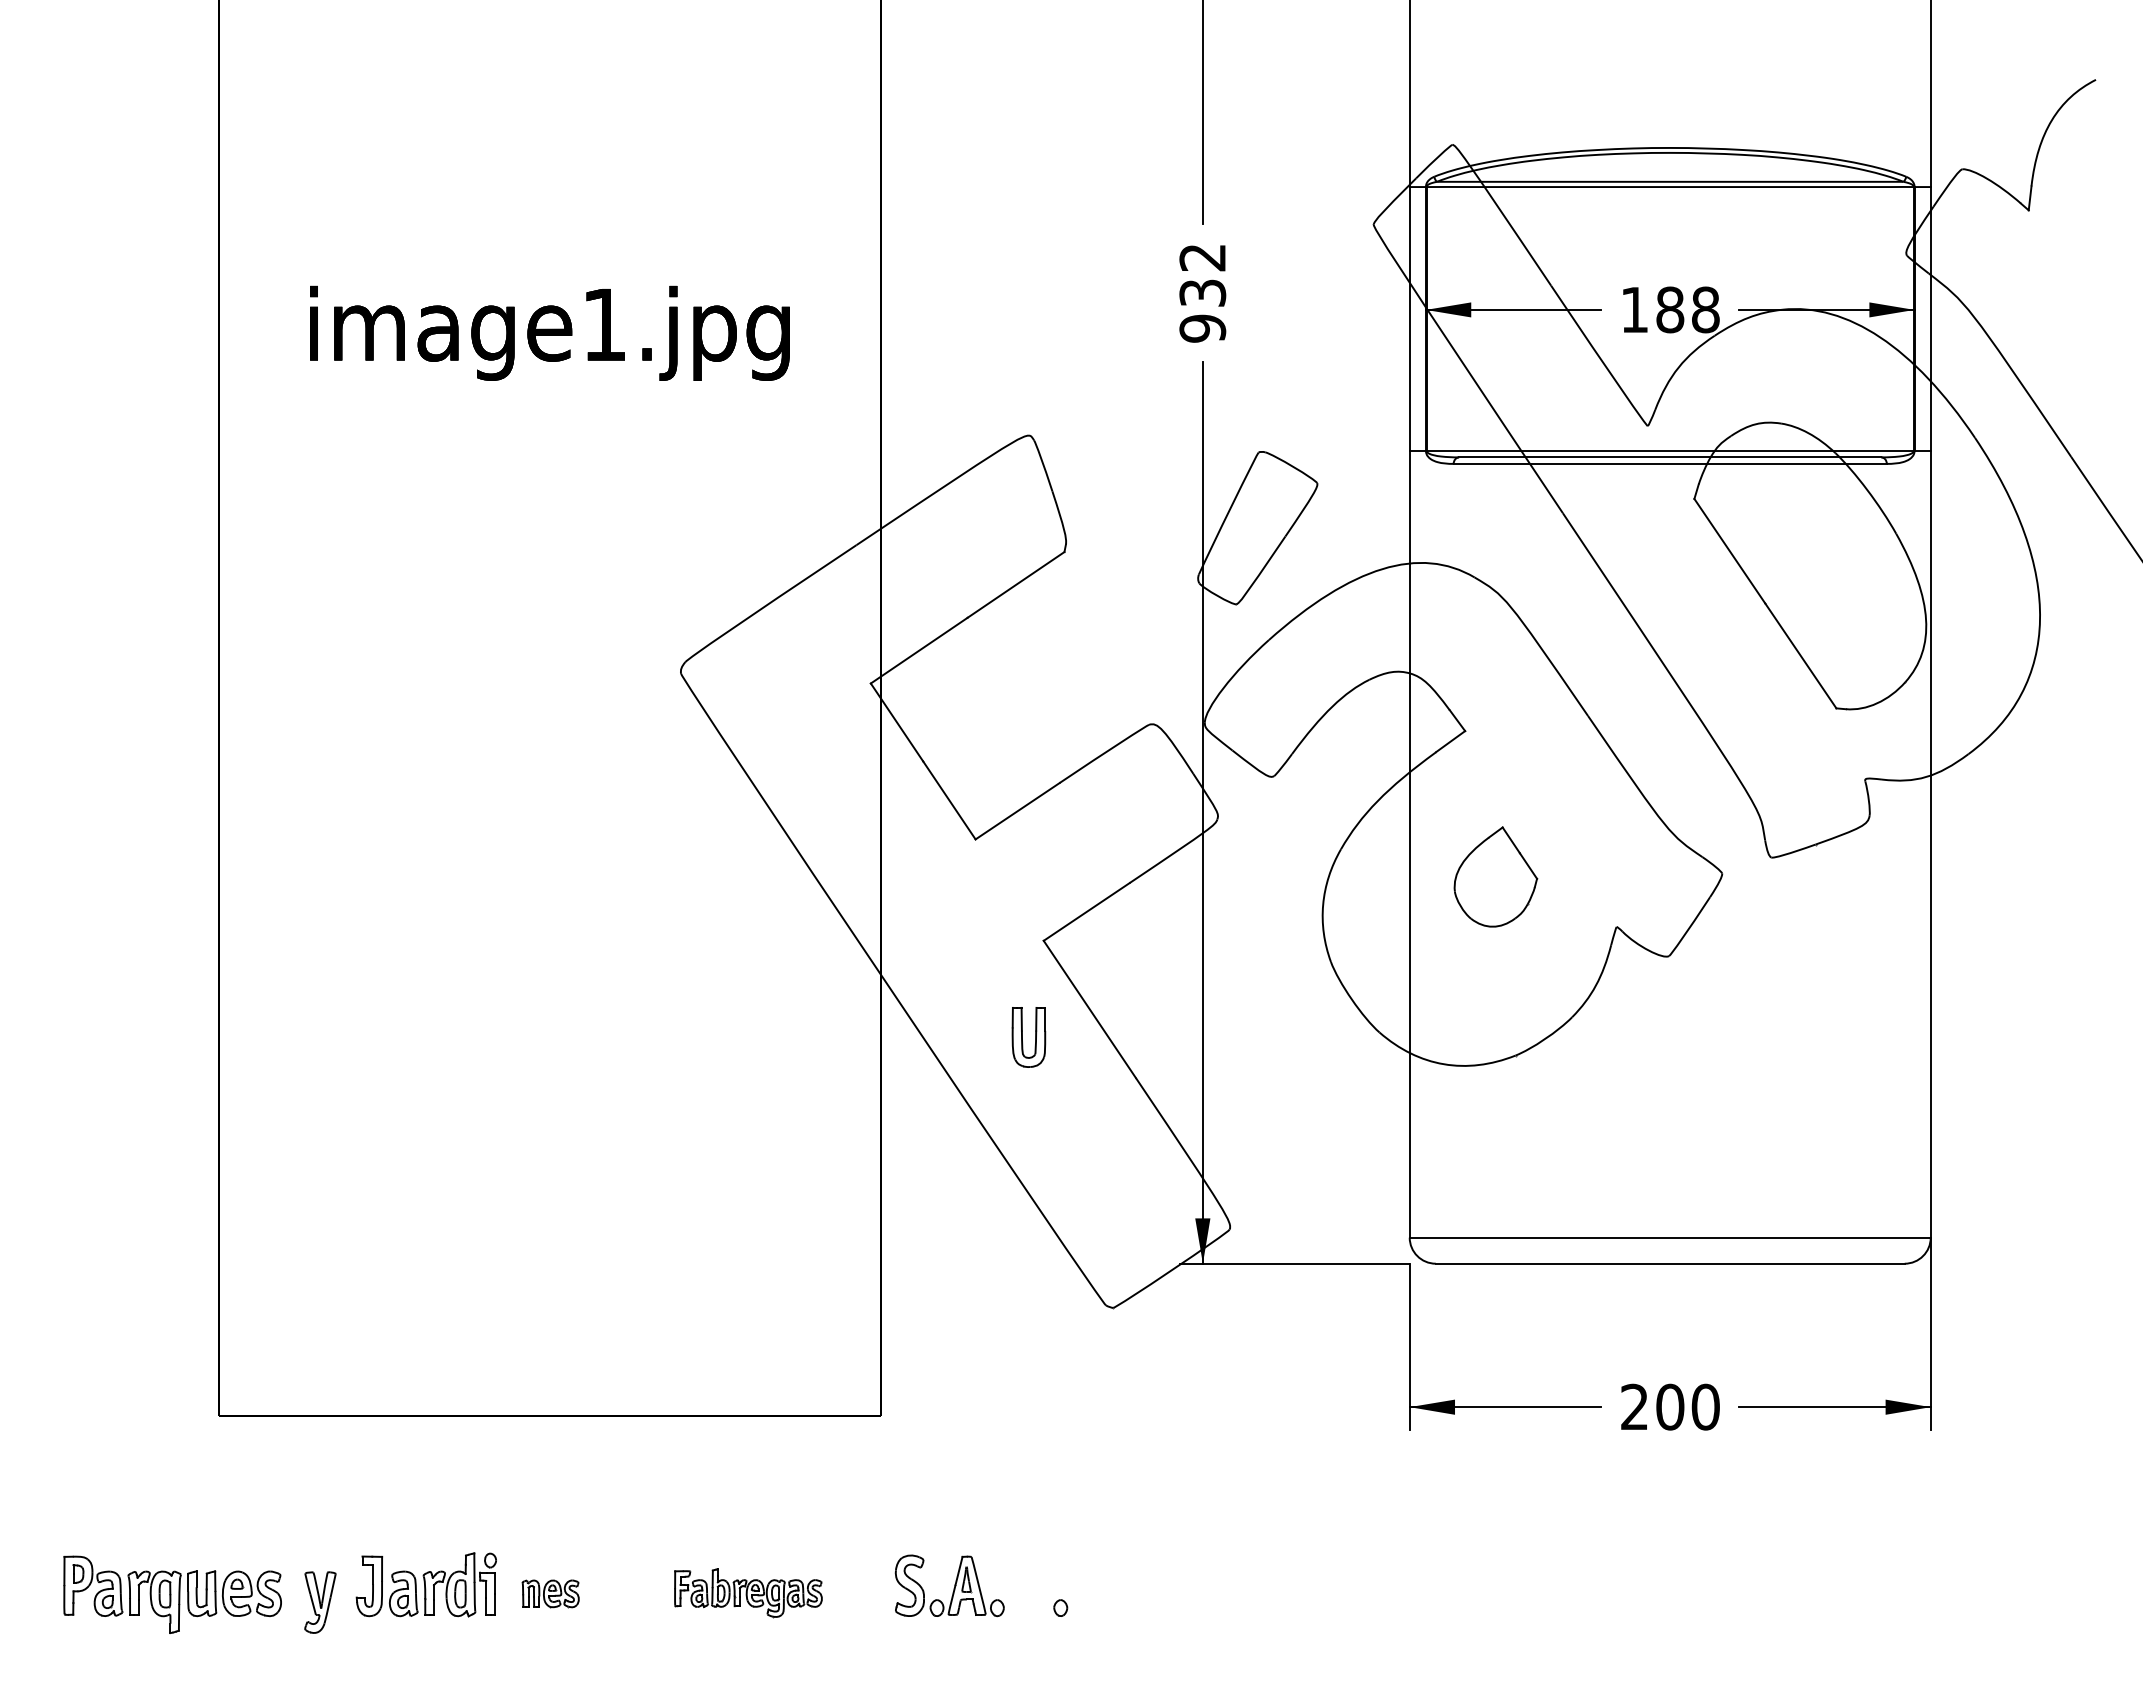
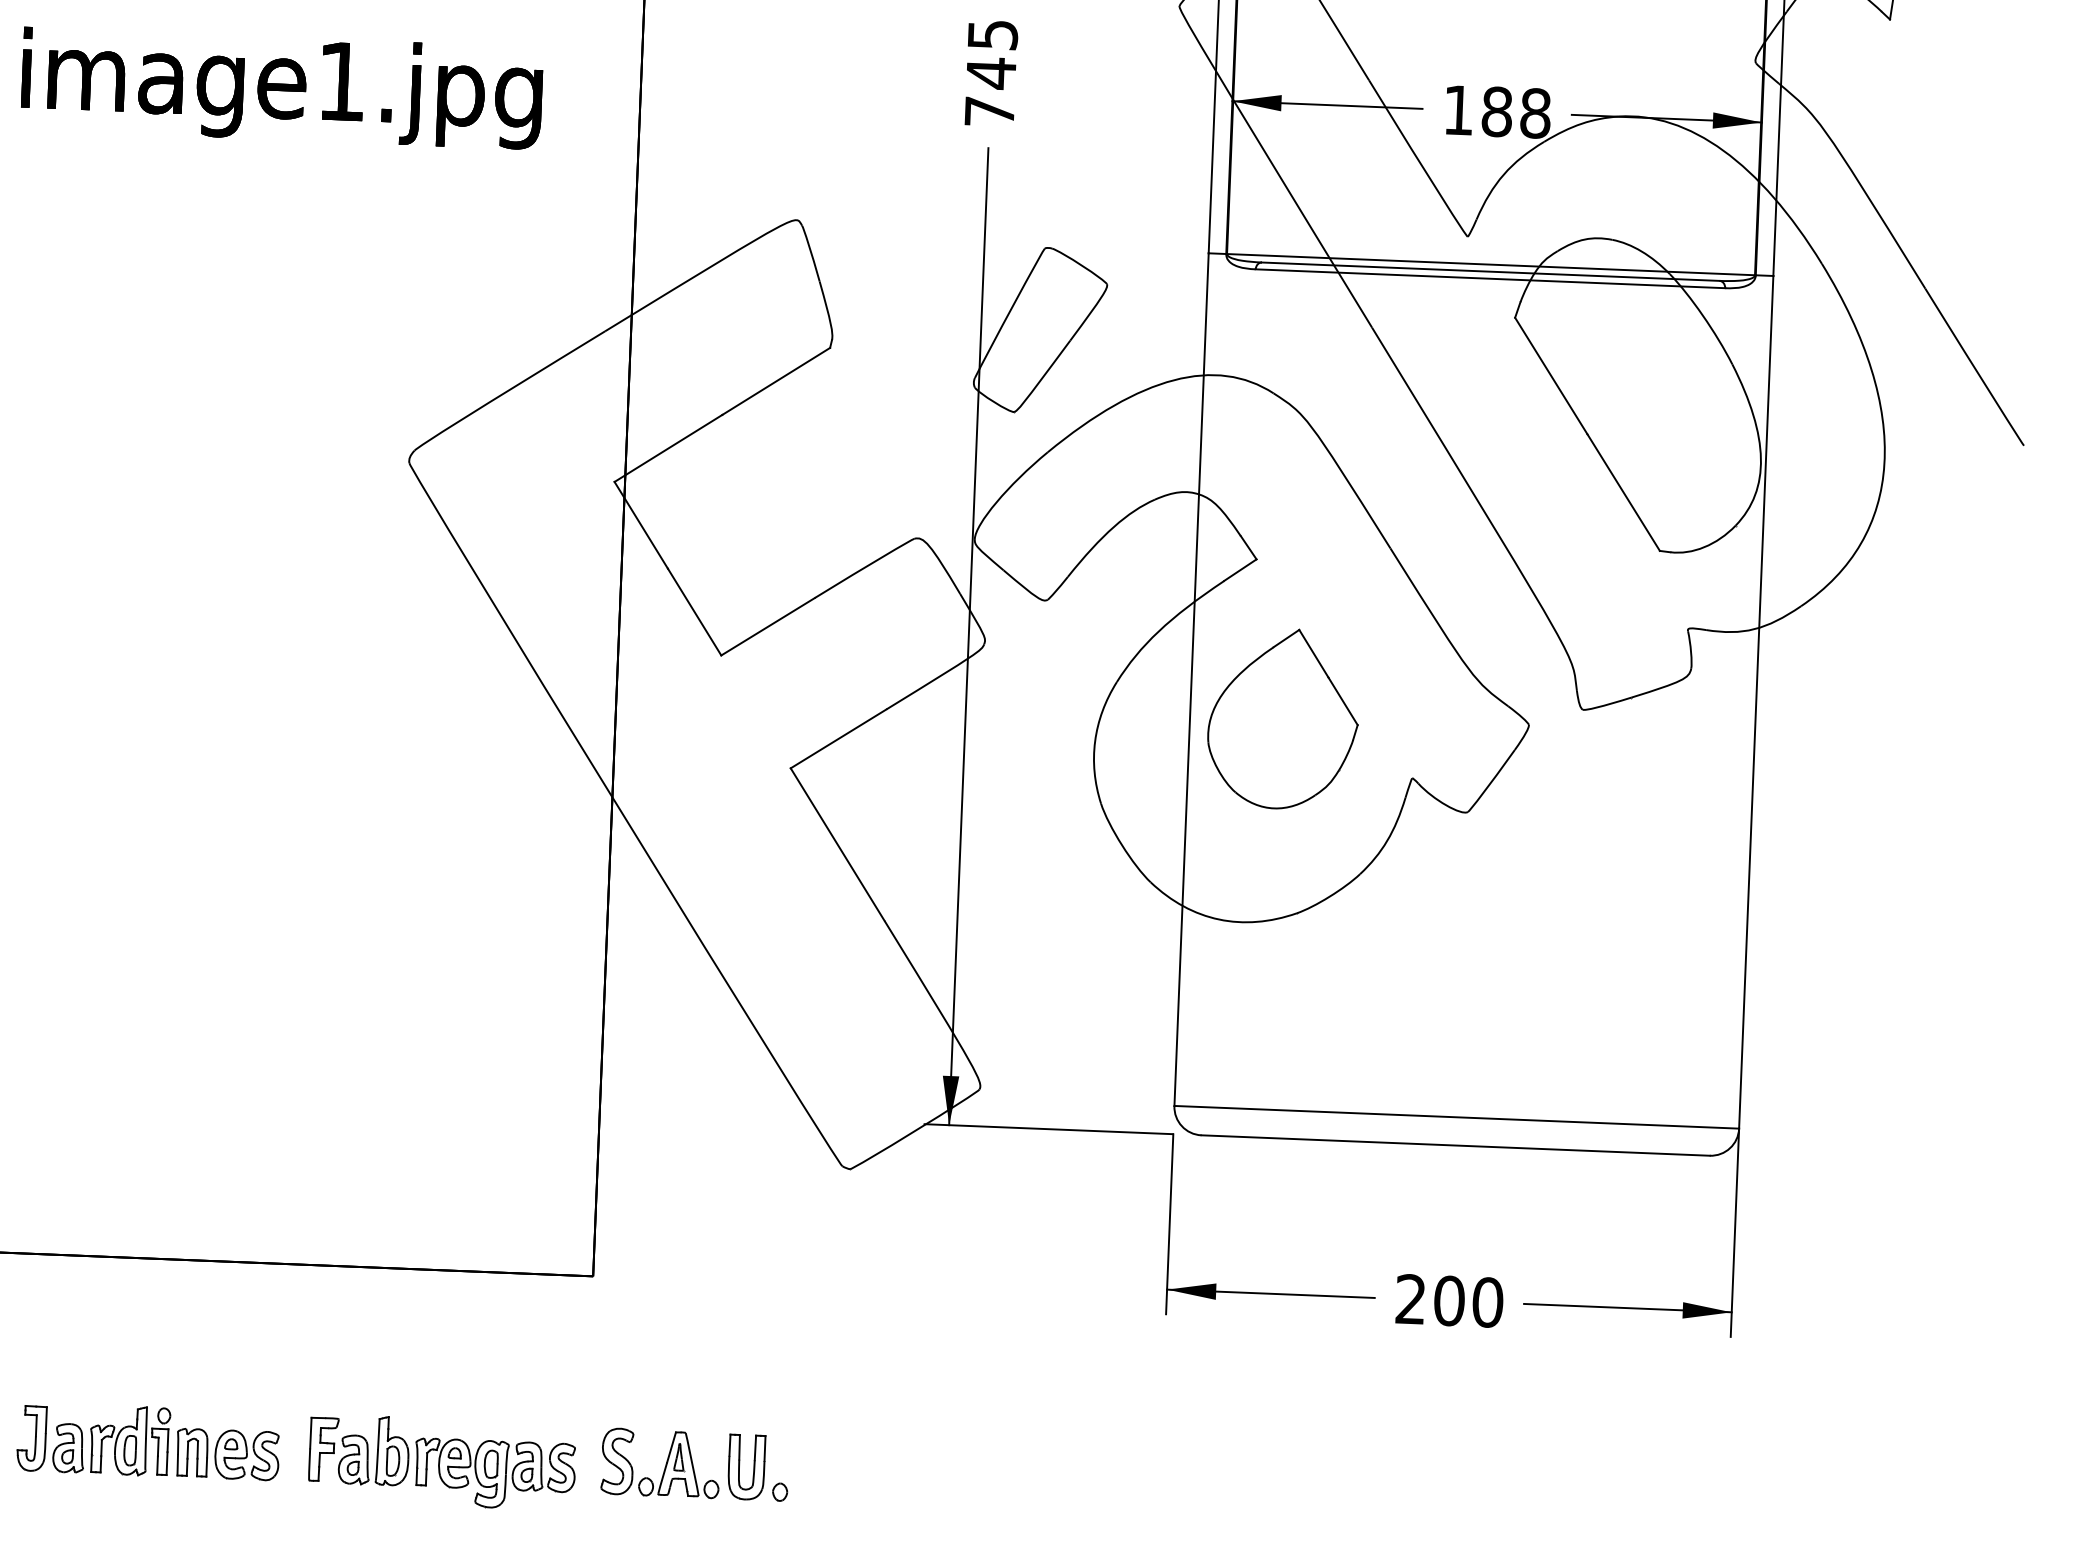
text: (1202, 293) -> (990, 73), 932 -> 745
part: (1495, 876) -> (1283, 718), size x1.67
part: (1028, 1037) -> (746, 1467), moved
part: (748, 1592) -> (442, 1461), size x1.67
part: (550, 1593) -> (227, 1454), size x1.67

